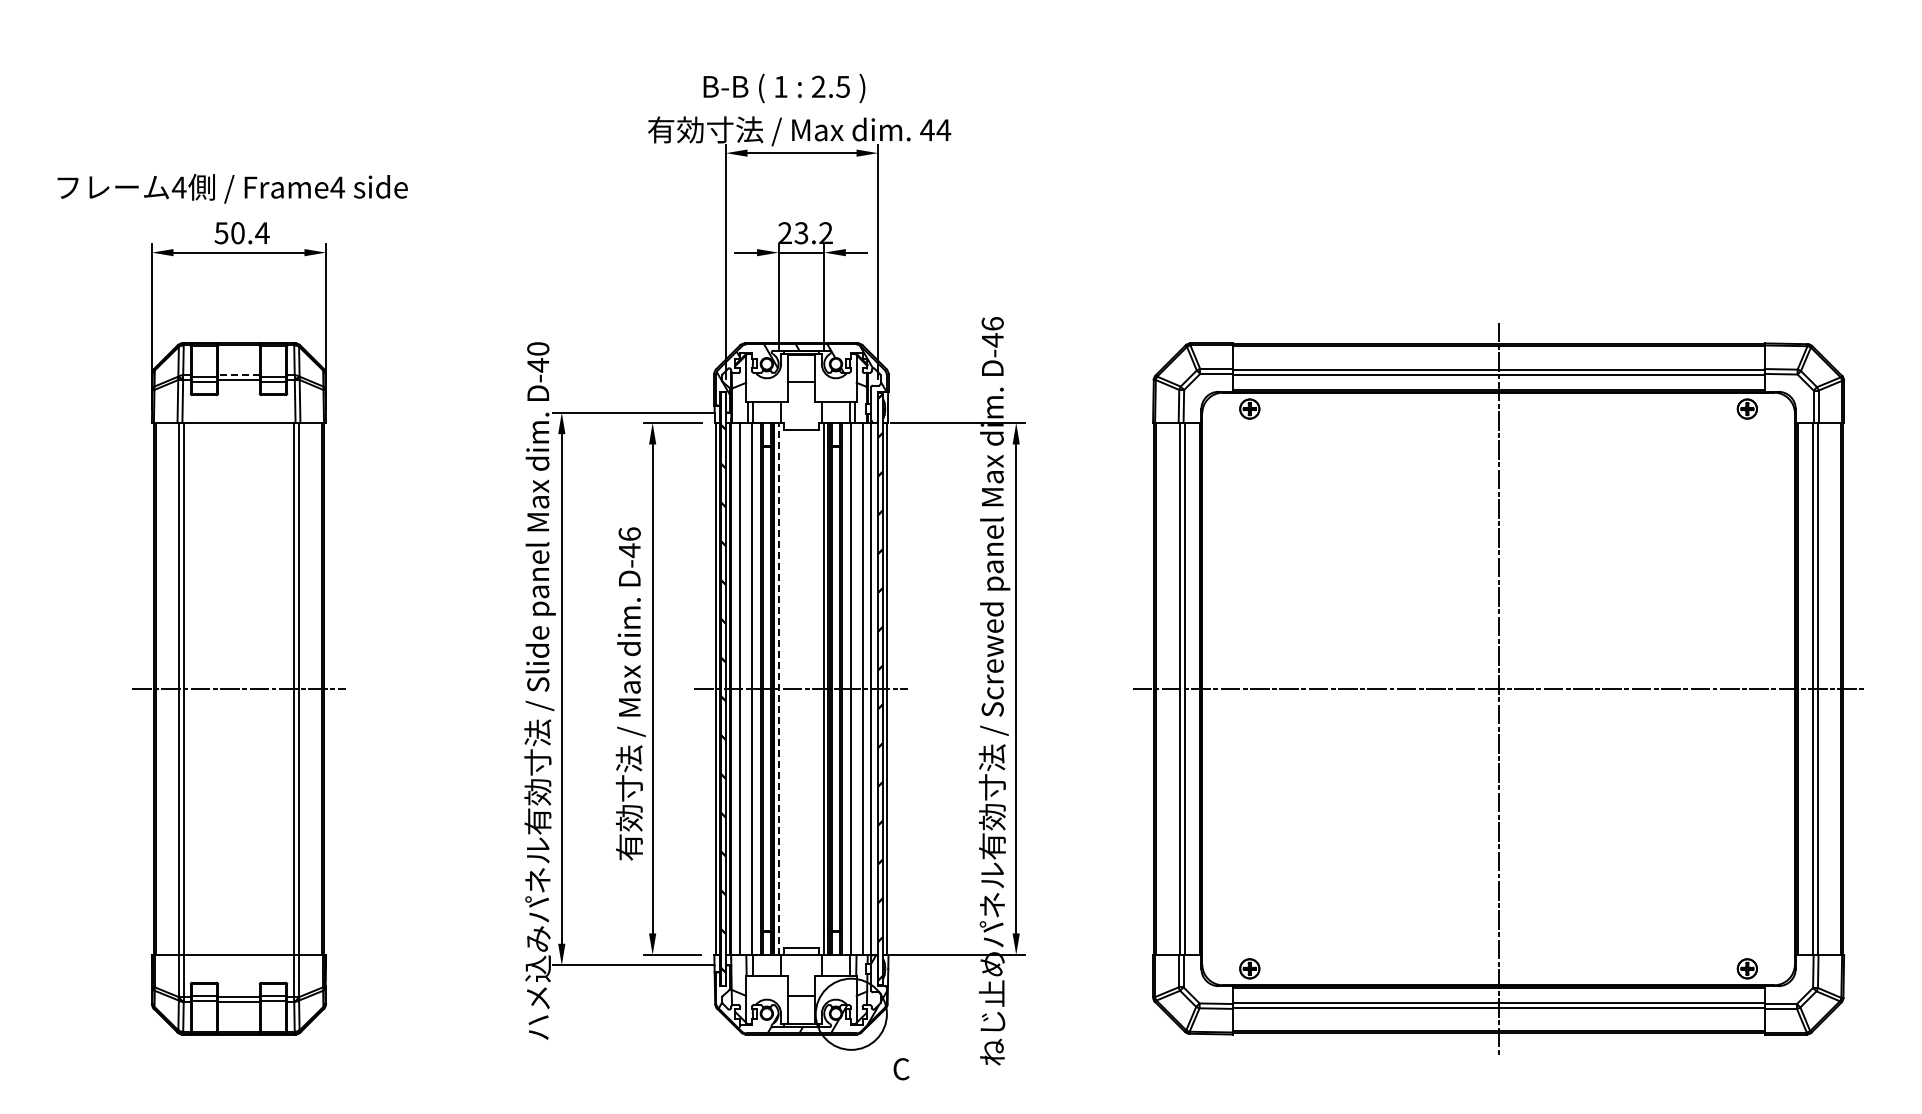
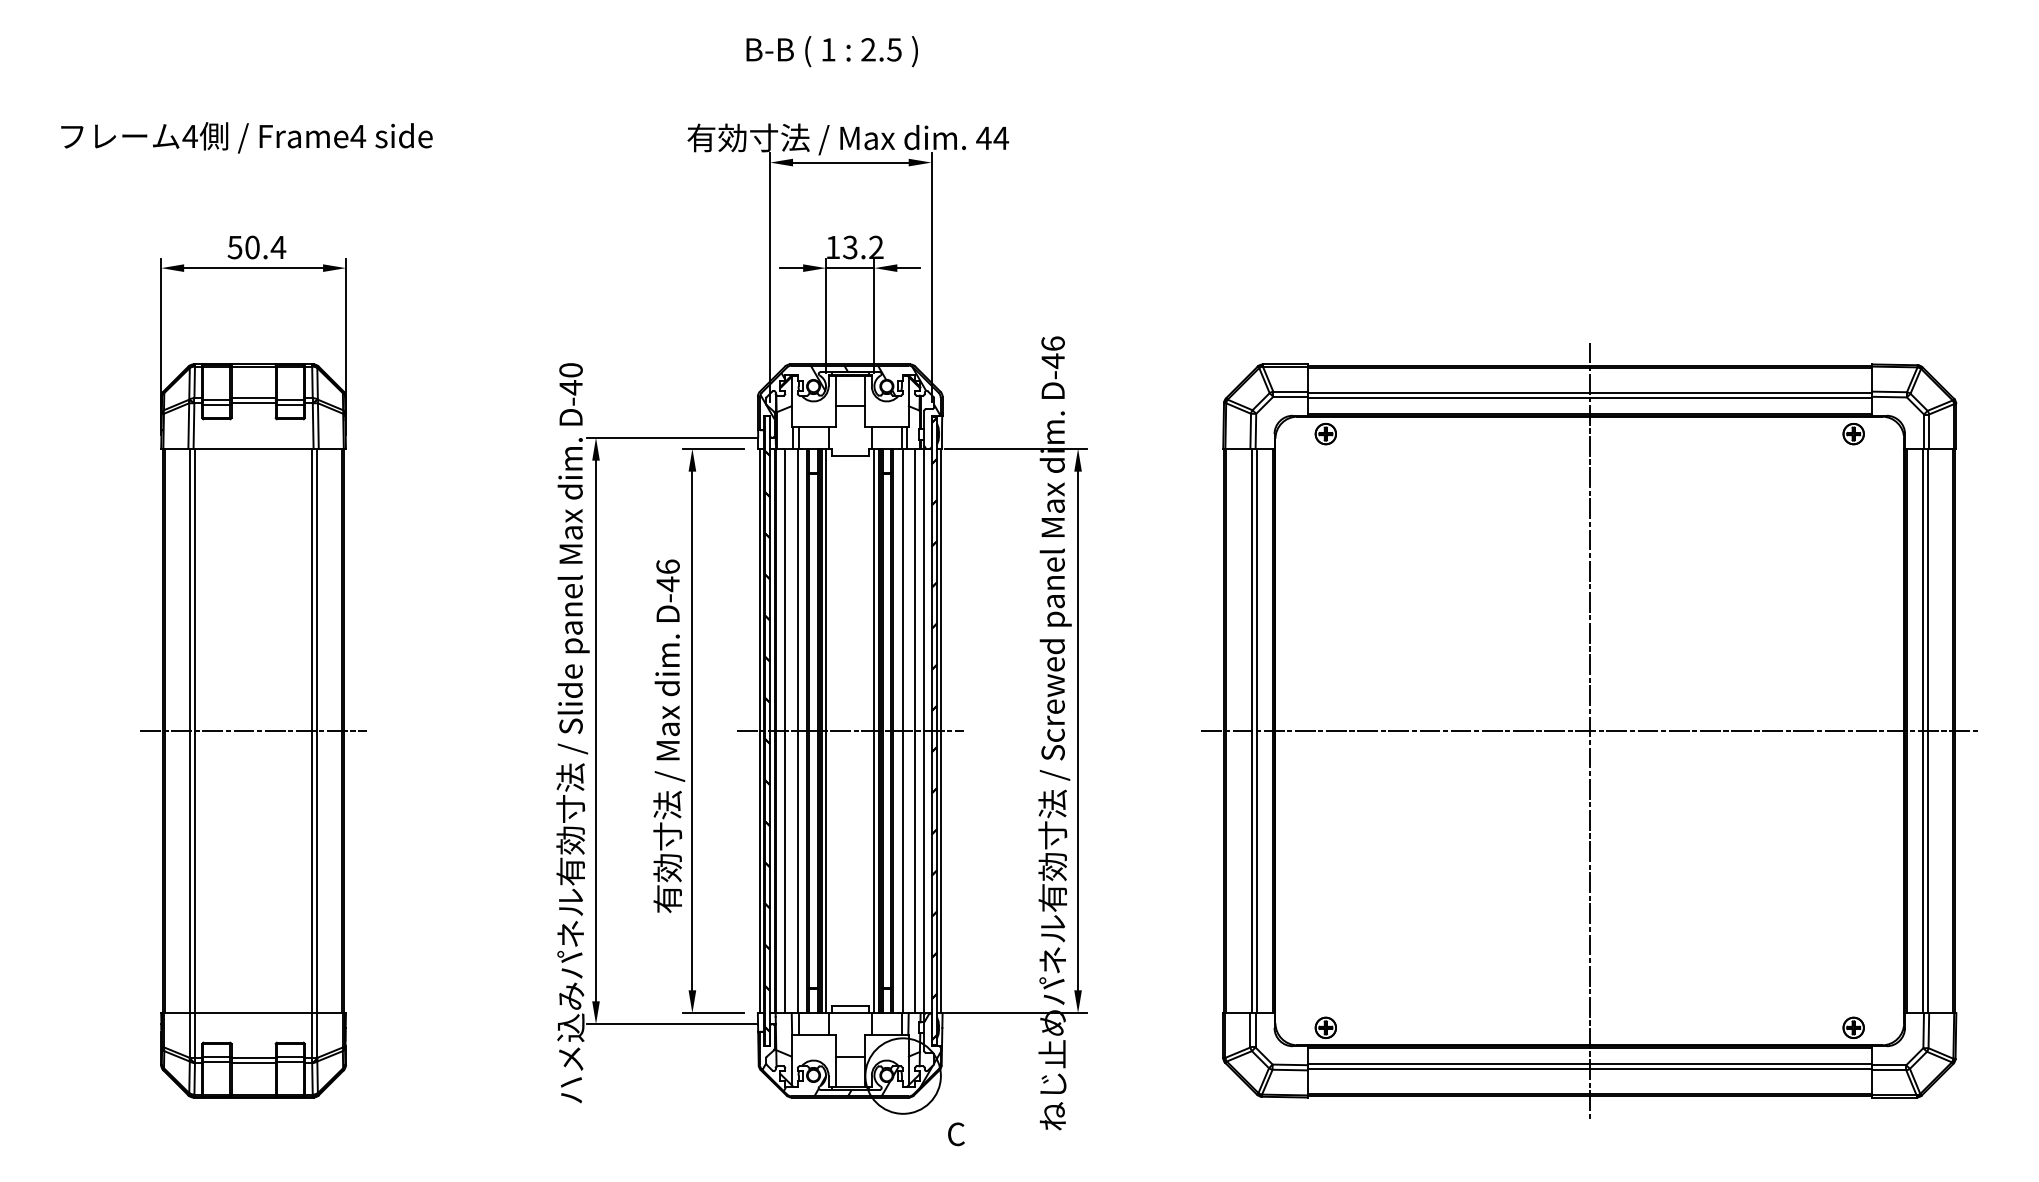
text: (784, 88) -> (832, 51), moved
text: (232, 188) -> (246, 137), moved
text: (784, 232) -> (832, 246), 23.2 -> 13.2
line: (238, 375) -> (253, 398), dashed -> solid
line: (778, 688) -> (825, 730), dashed -> solid

